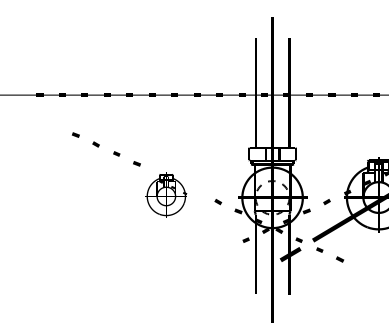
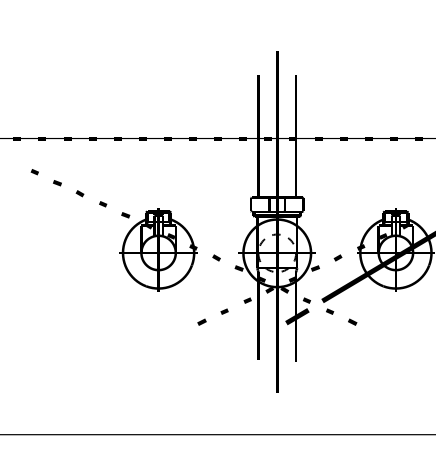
line: (55, 125) -> (34, 172), added
part: (166, 194) -> (158, 249), size x1.67
line: (225, 249) -> (224, 311), added
line: (204, 258) -> (201, 321), added

